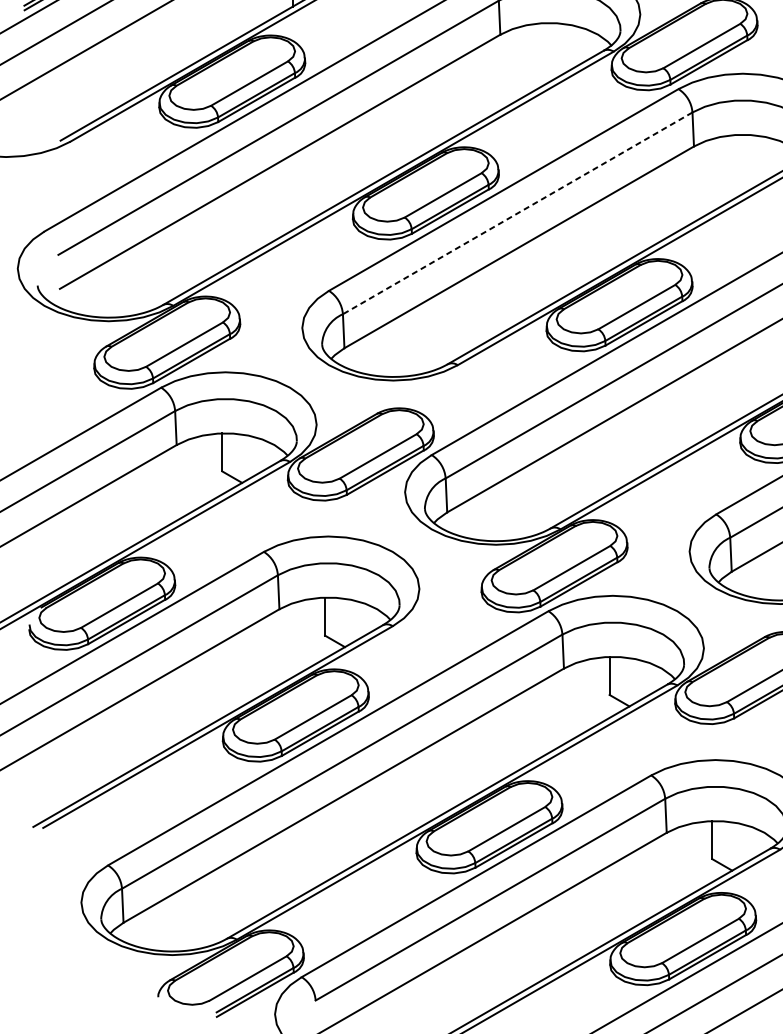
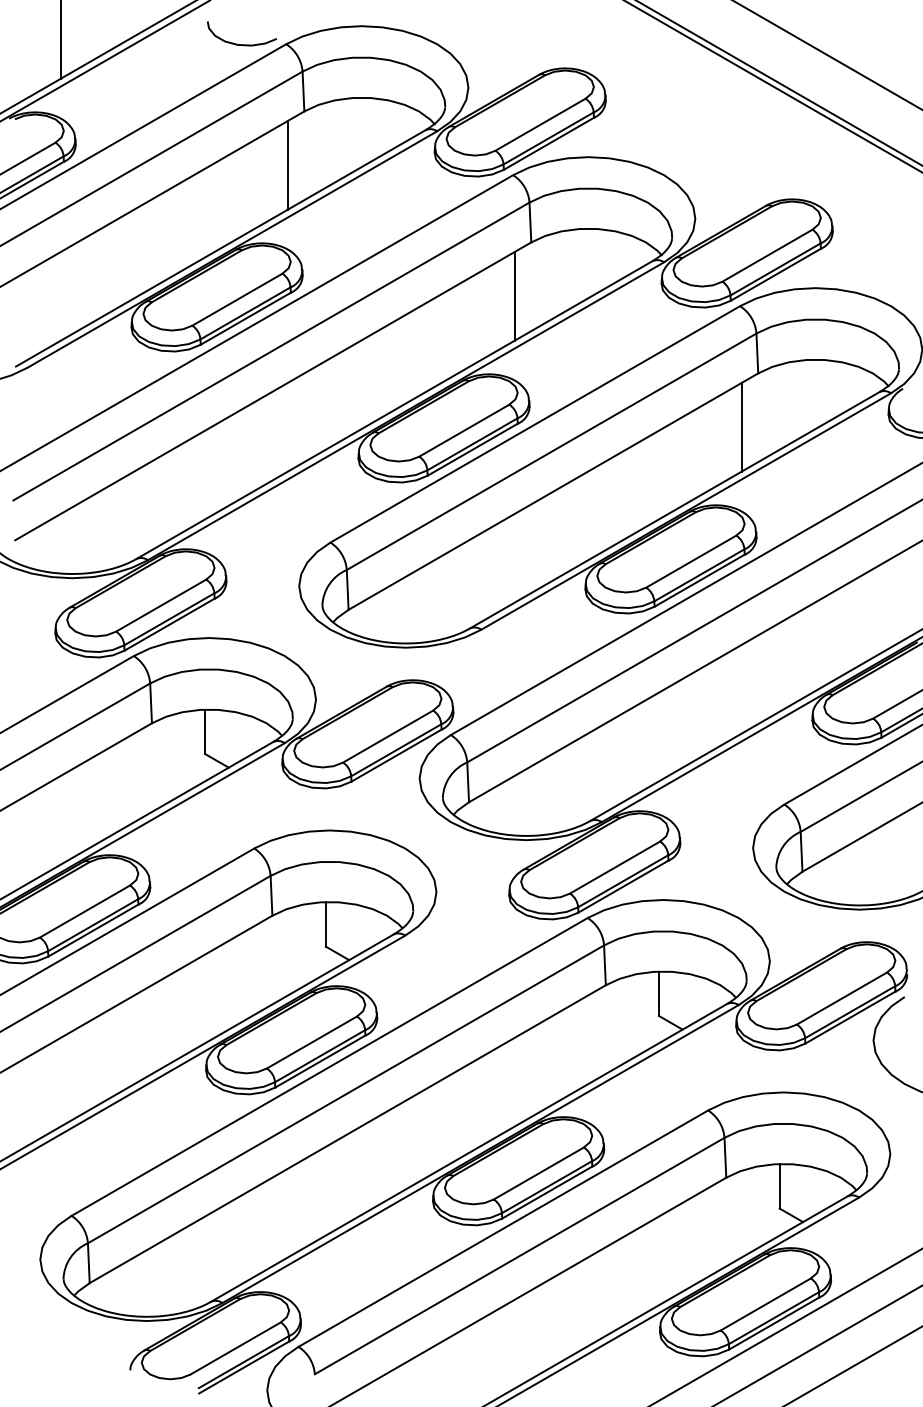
line: (486, 80) -> (515, 295), added
line: (679, 191) -> (741, 426), added
line: (517, 213) -> (551, 452), dashed -> solid

